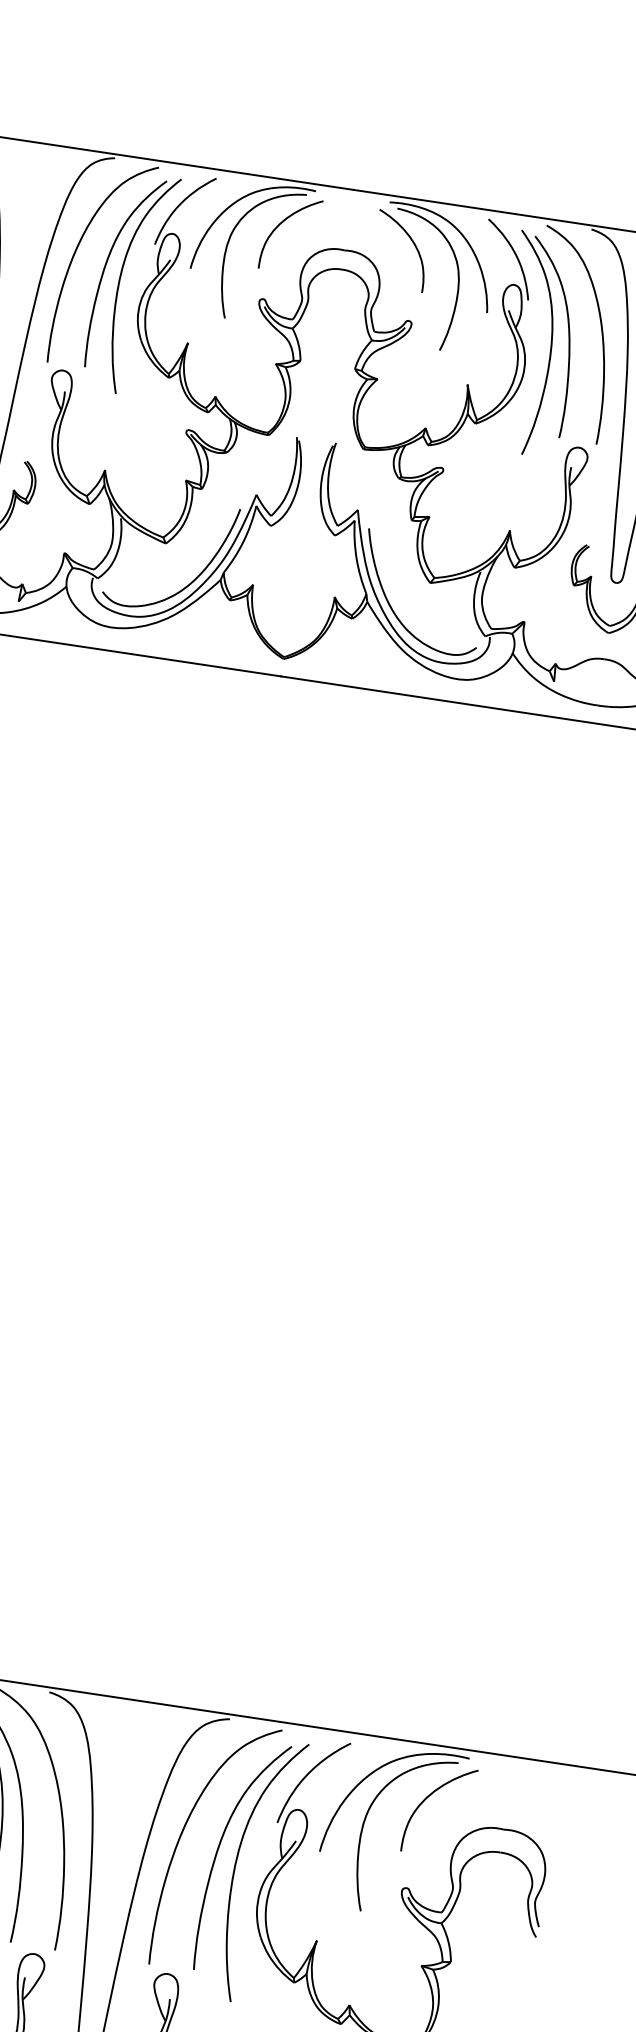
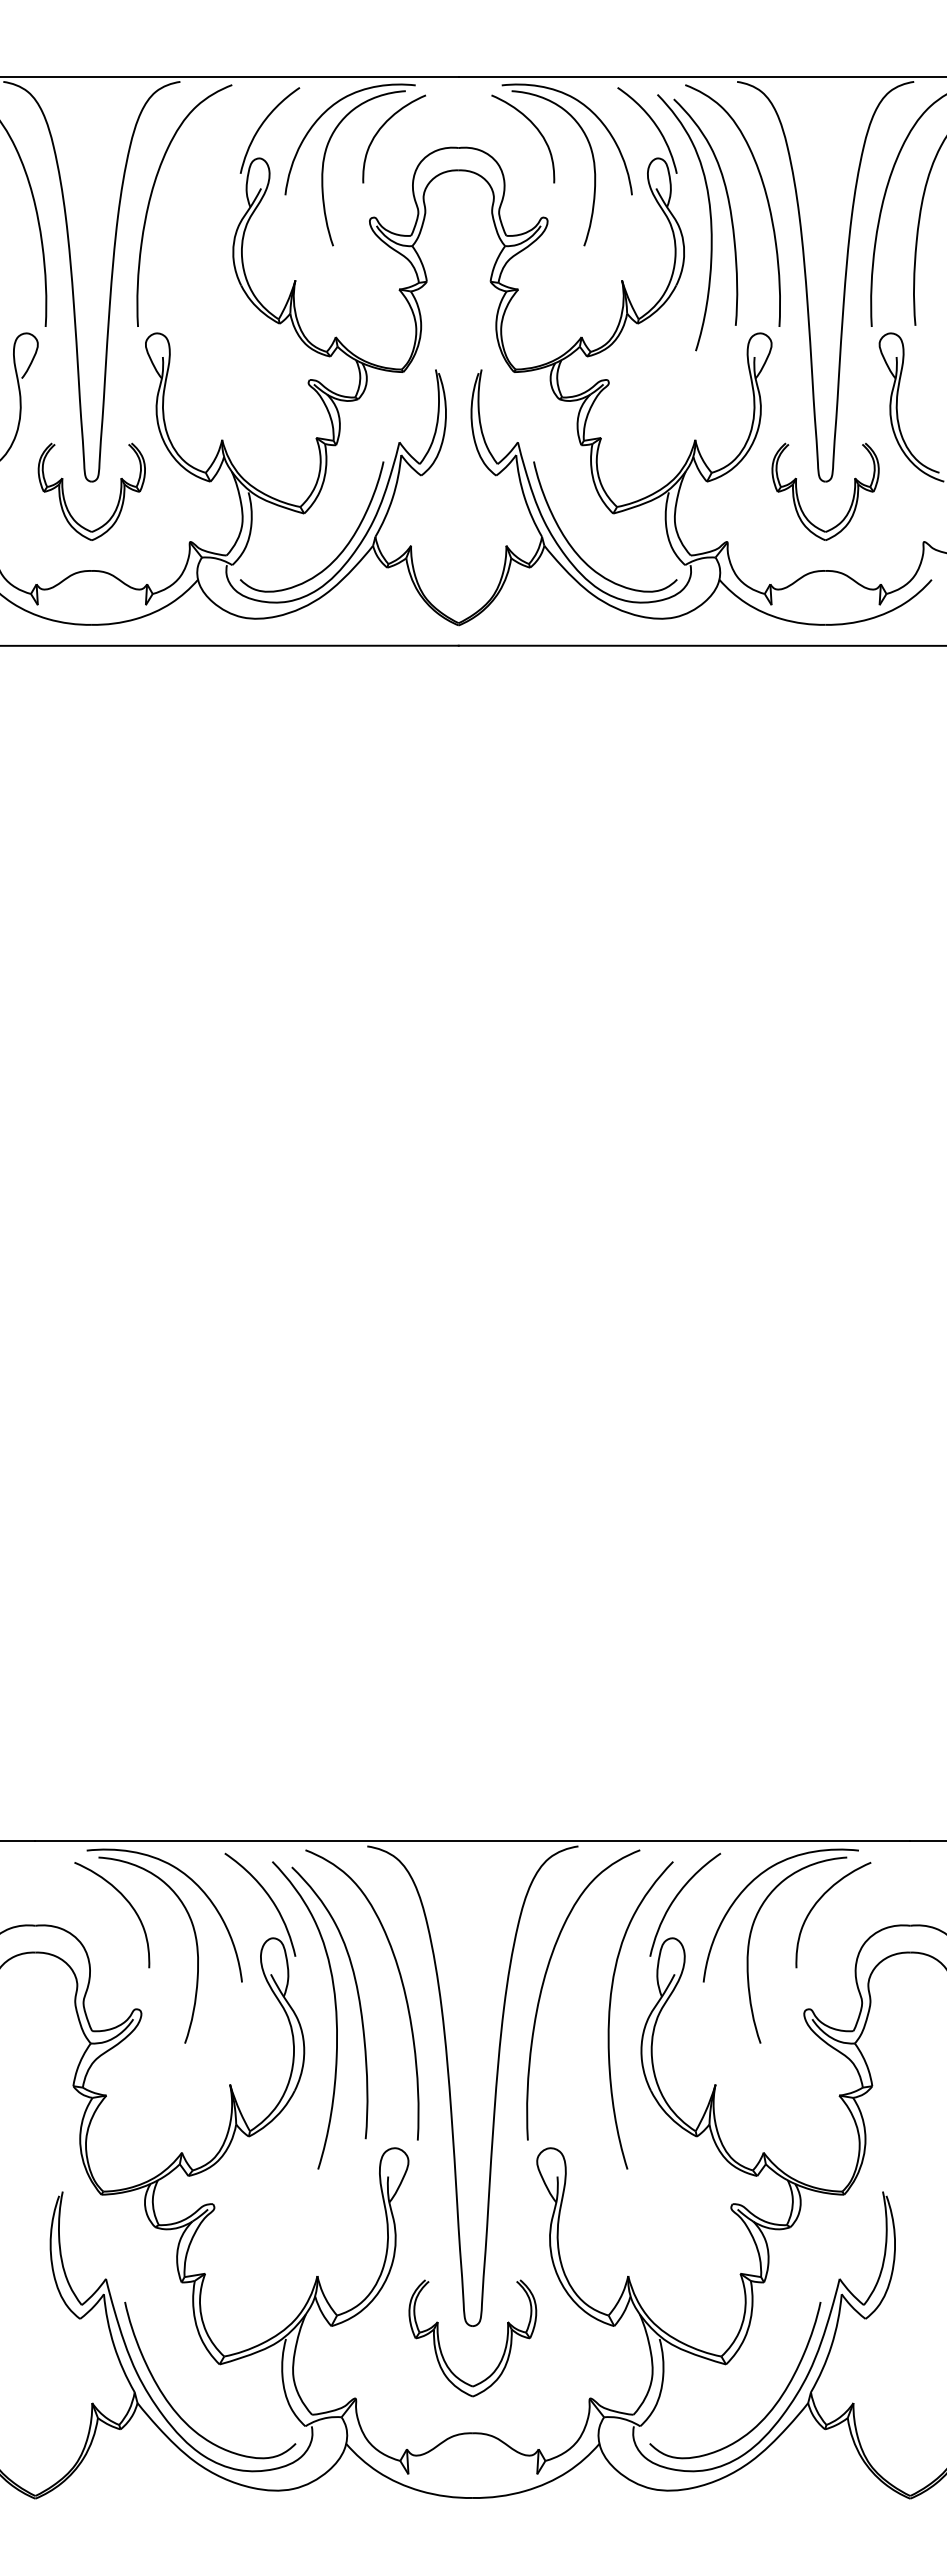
part: (120, 282) -> (207, 222), removed
curve: (218, 1852) -> (587, 2000), removed

